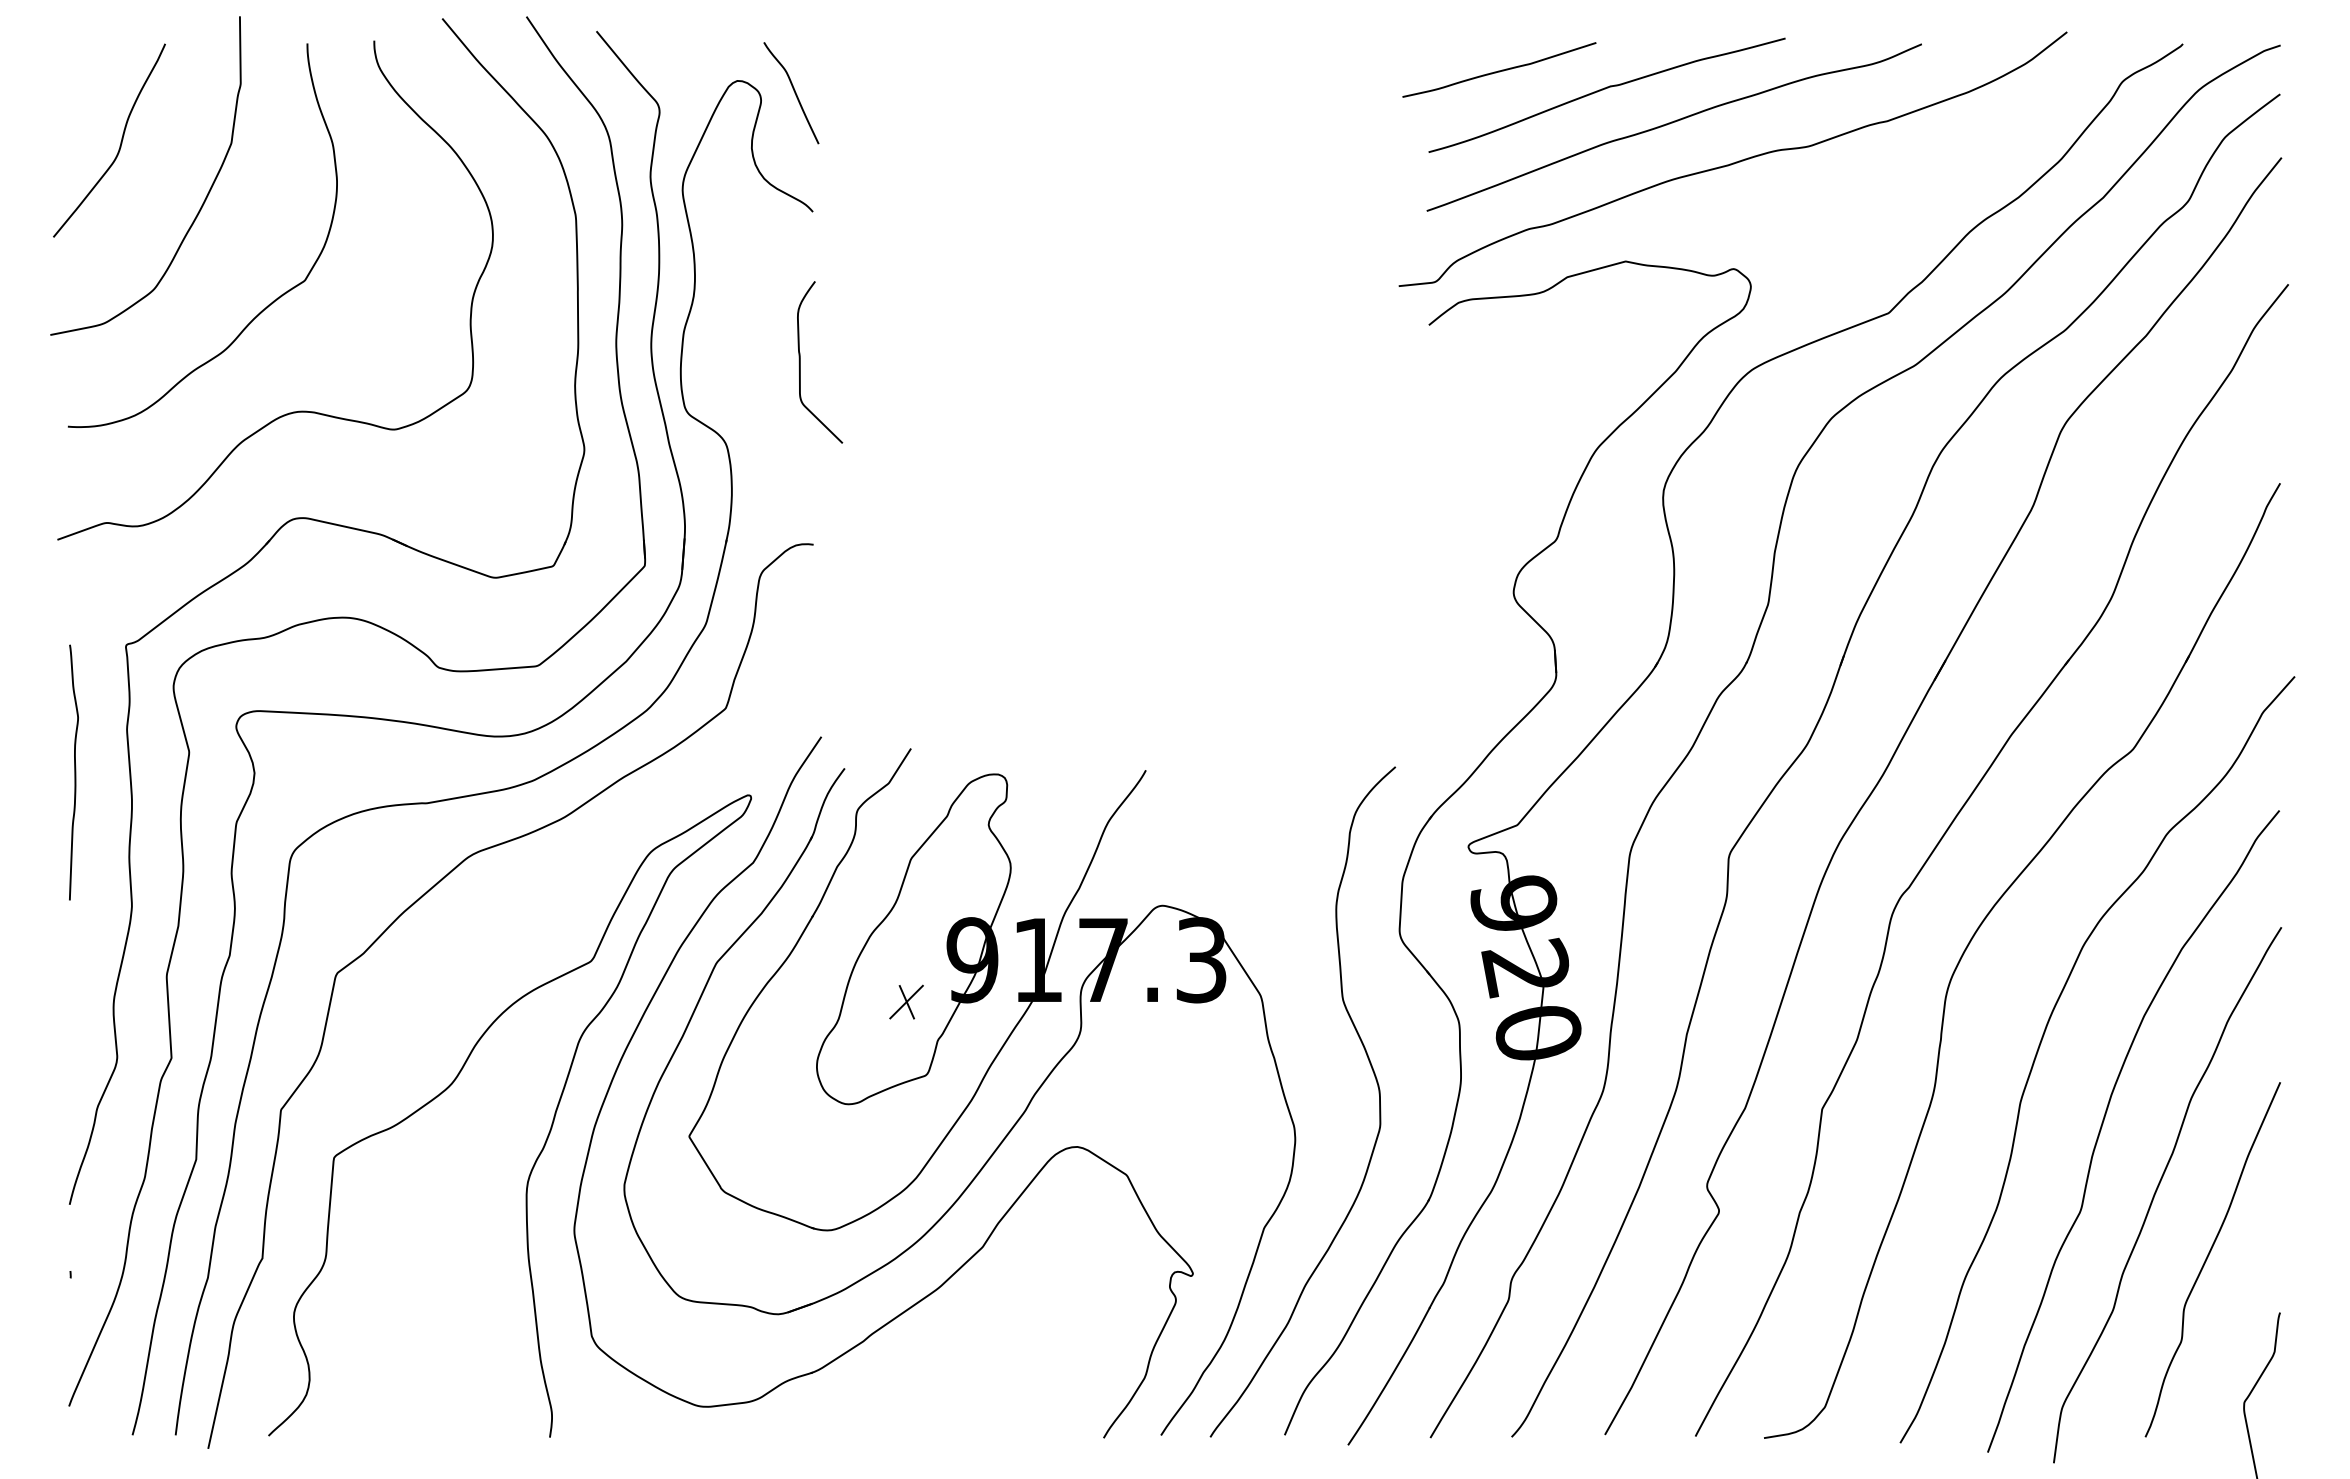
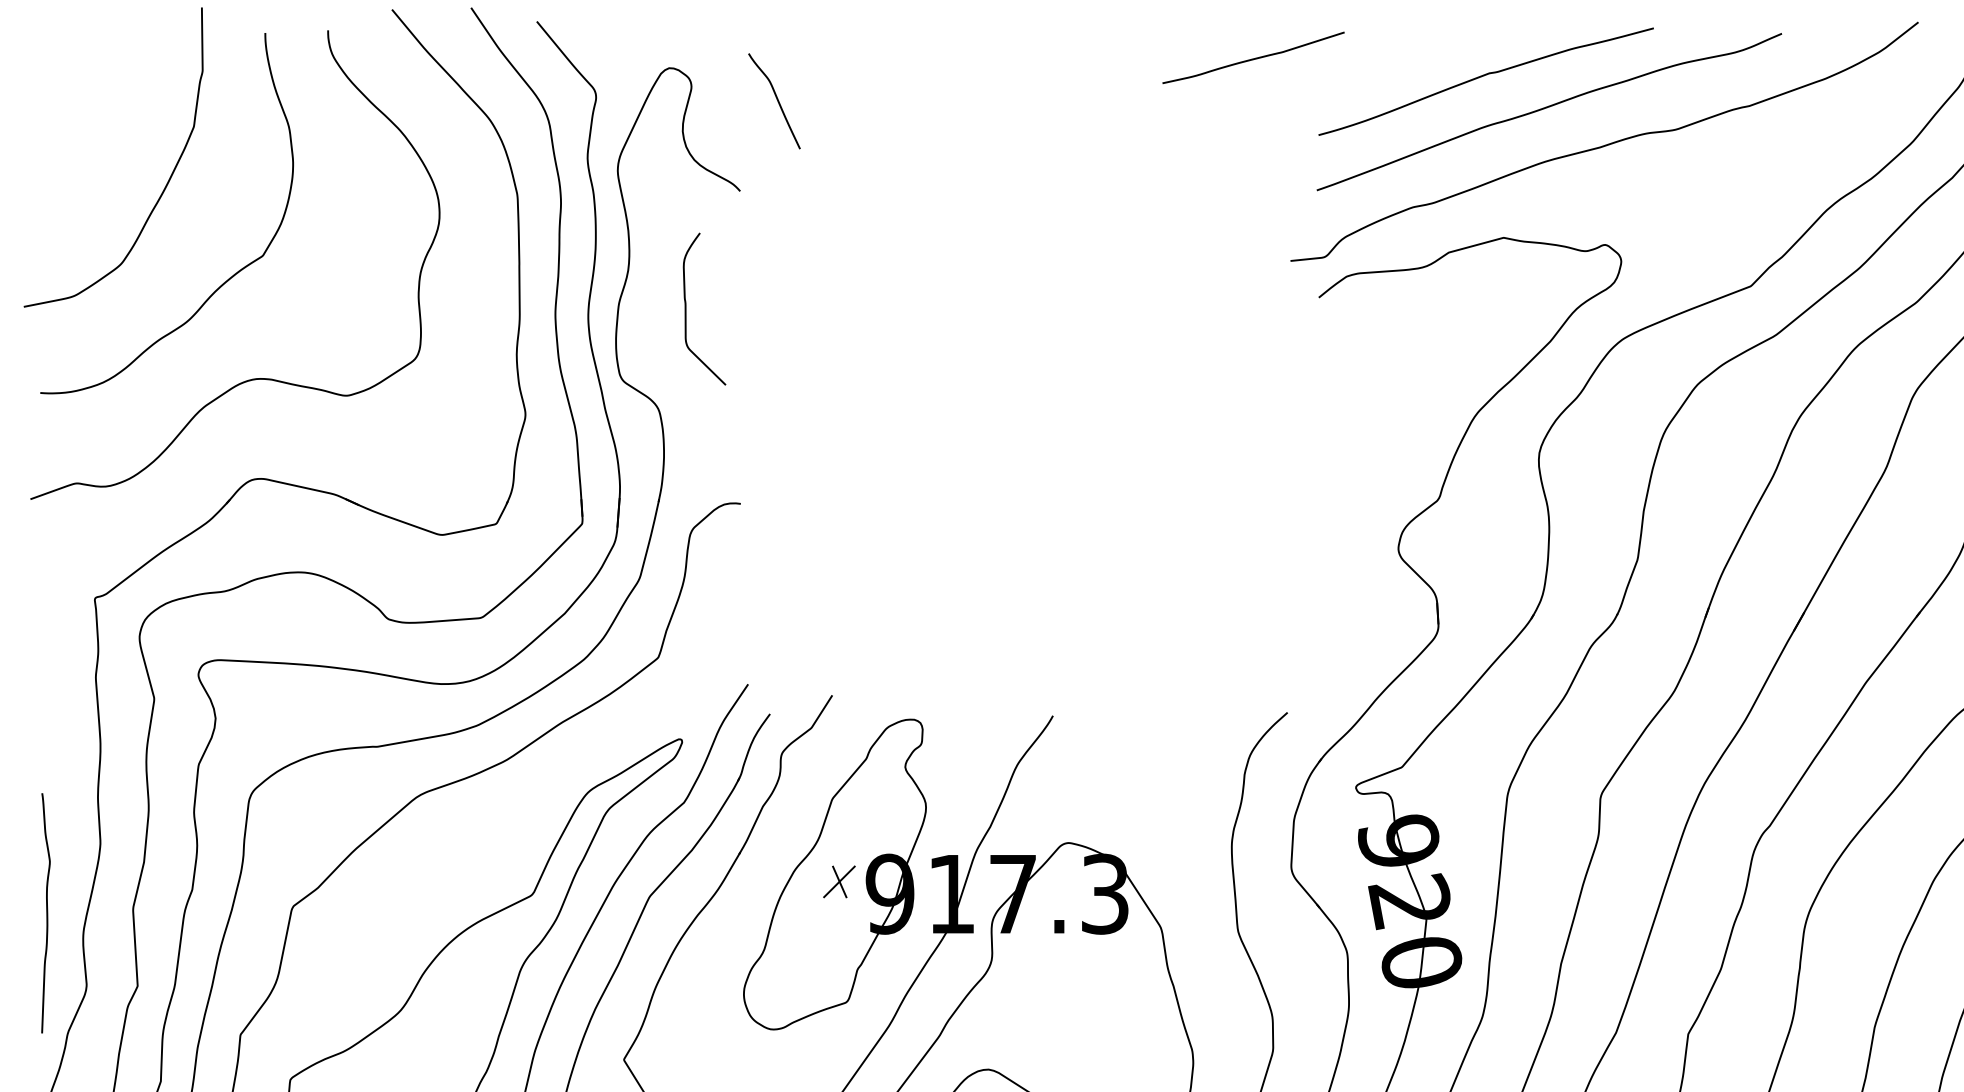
curve: (1499, 70) -> (1253, 58), moved
curve: (793, 91) -> (776, 99), moved
curve: (120, 141) -> (89, 125), removed
curve: (800, 362) -> (686, 309), moved
curve: (74, 772) -> (46, 913), moved
part: (906, 1001) -> (839, 881), moved

